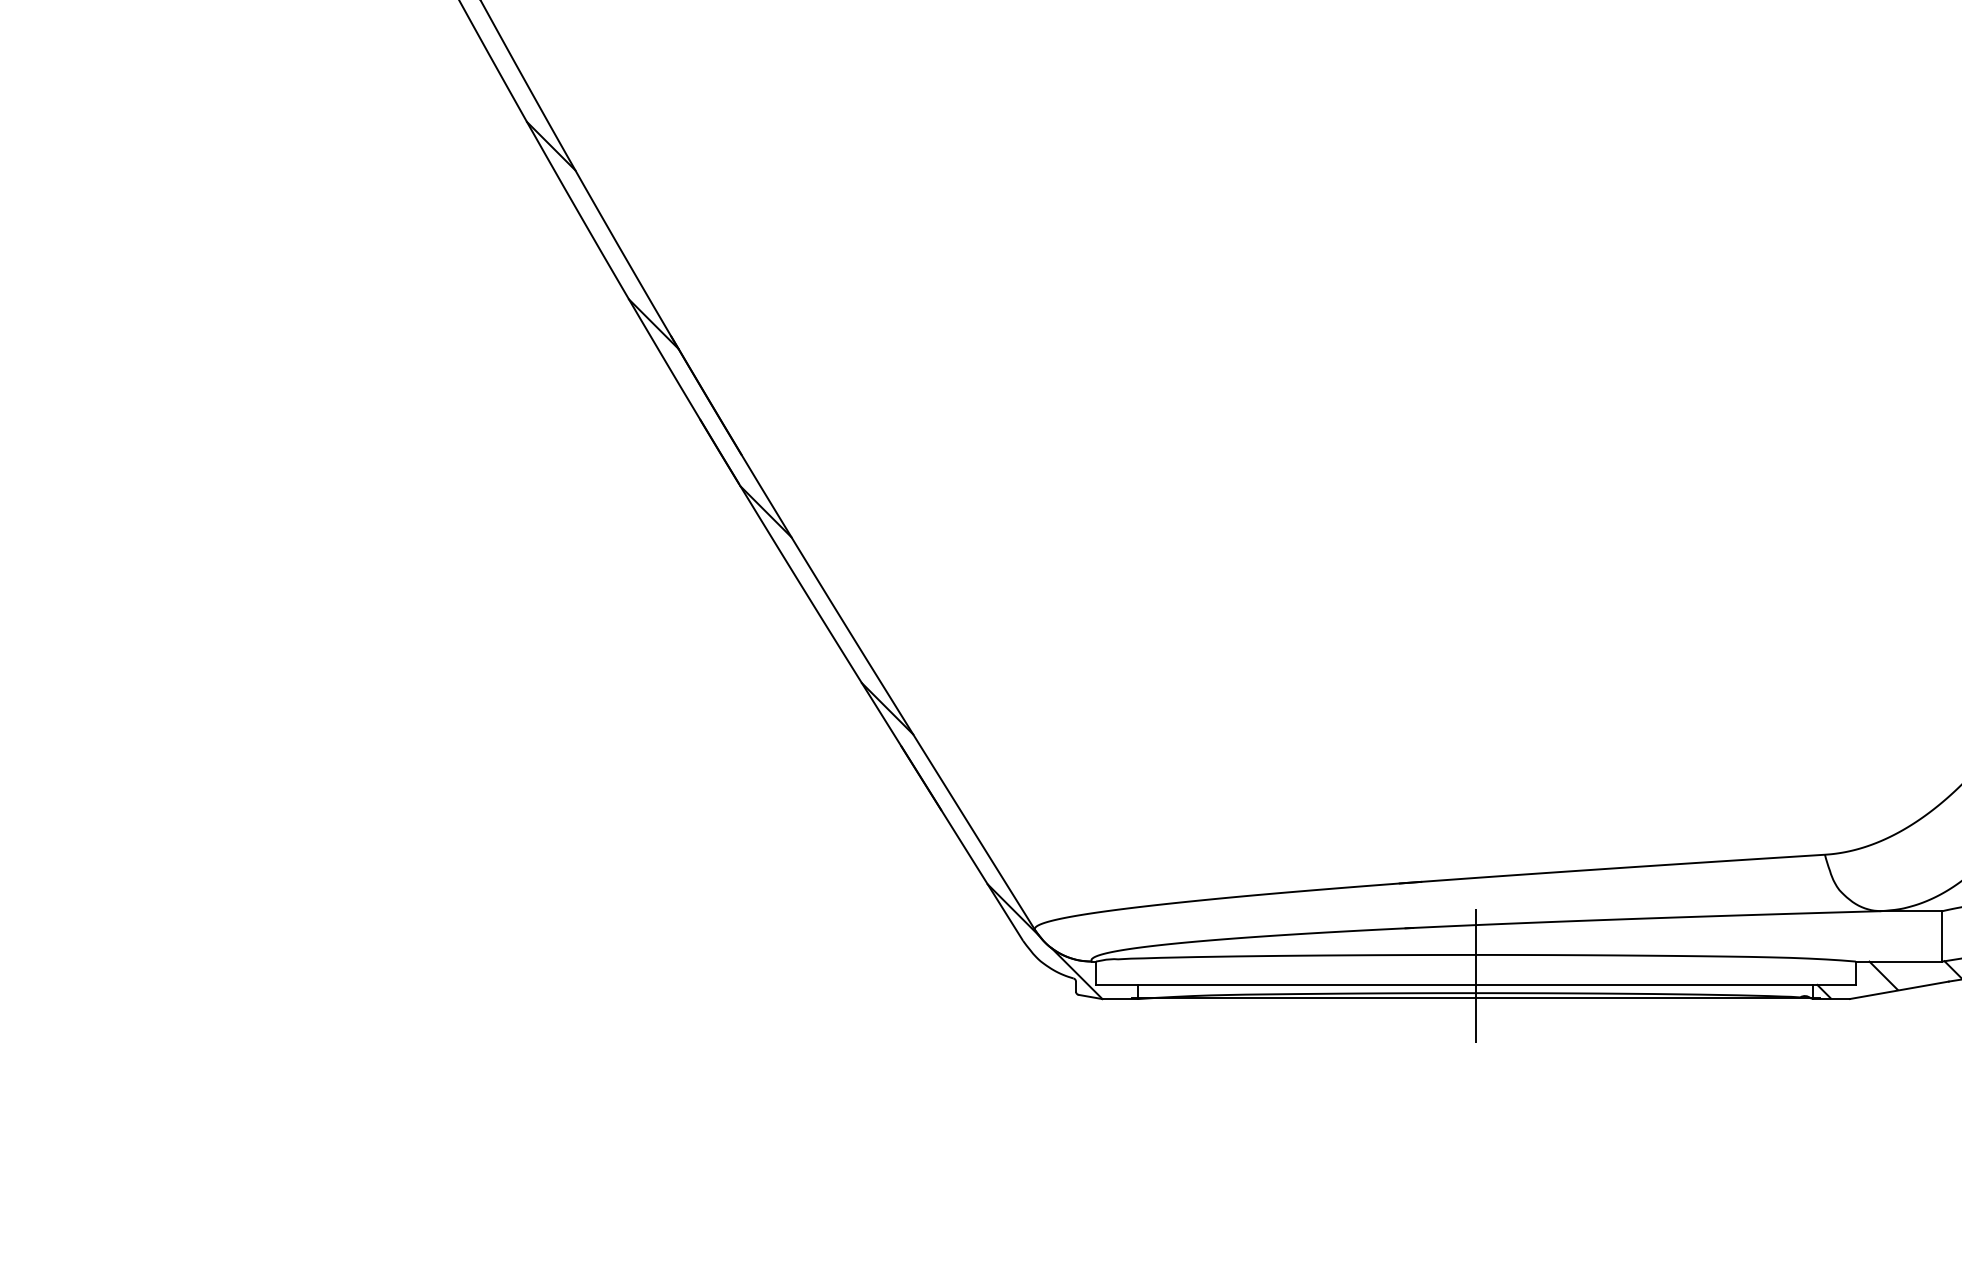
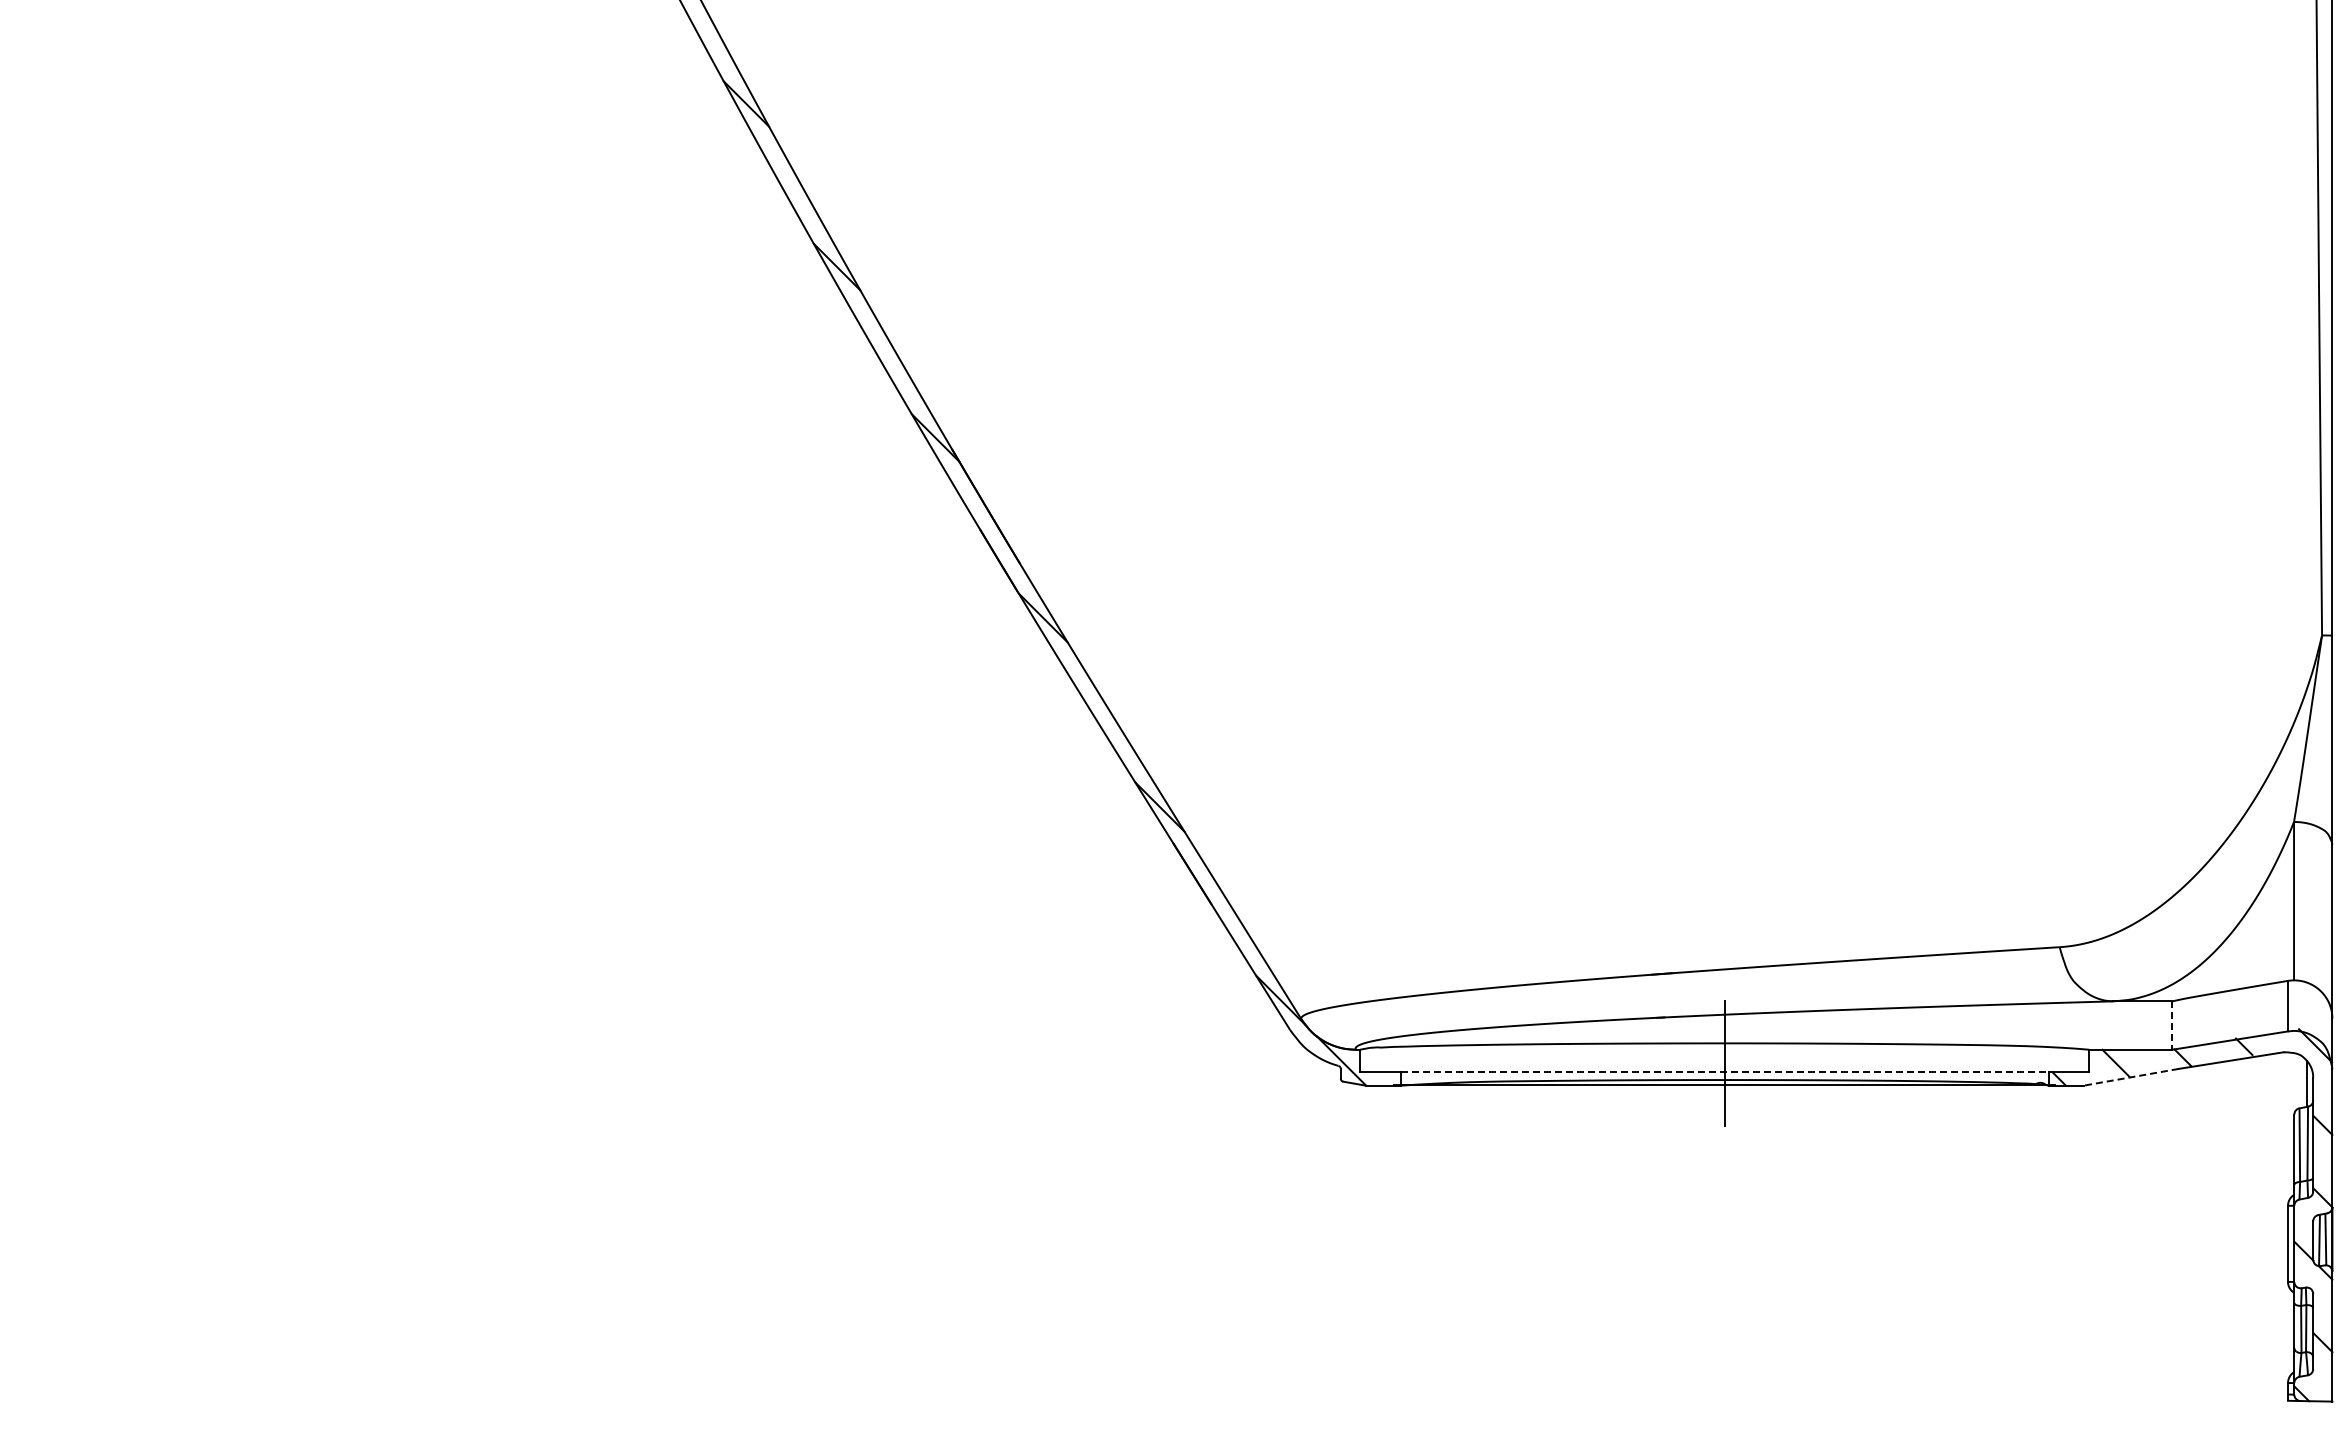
line: (1942, 937) -> (2172, 1026), solid -> dashed
line: (1475, 985) -> (1724, 1072), solid -> dashed
line: (1898, 990) -> (2130, 1077), solid -> dashed

